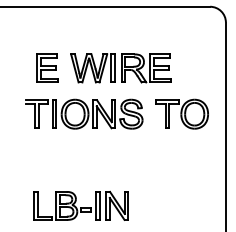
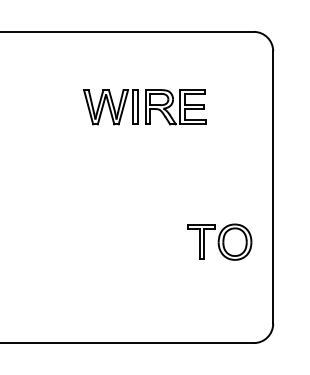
part: (46, 67) -> (54, 106), removed
part: (84, 113) -> (100, 162), removed
part: (181, 113) -> (219, 241), moved
part: (81, 206) -> (96, 275), removed

